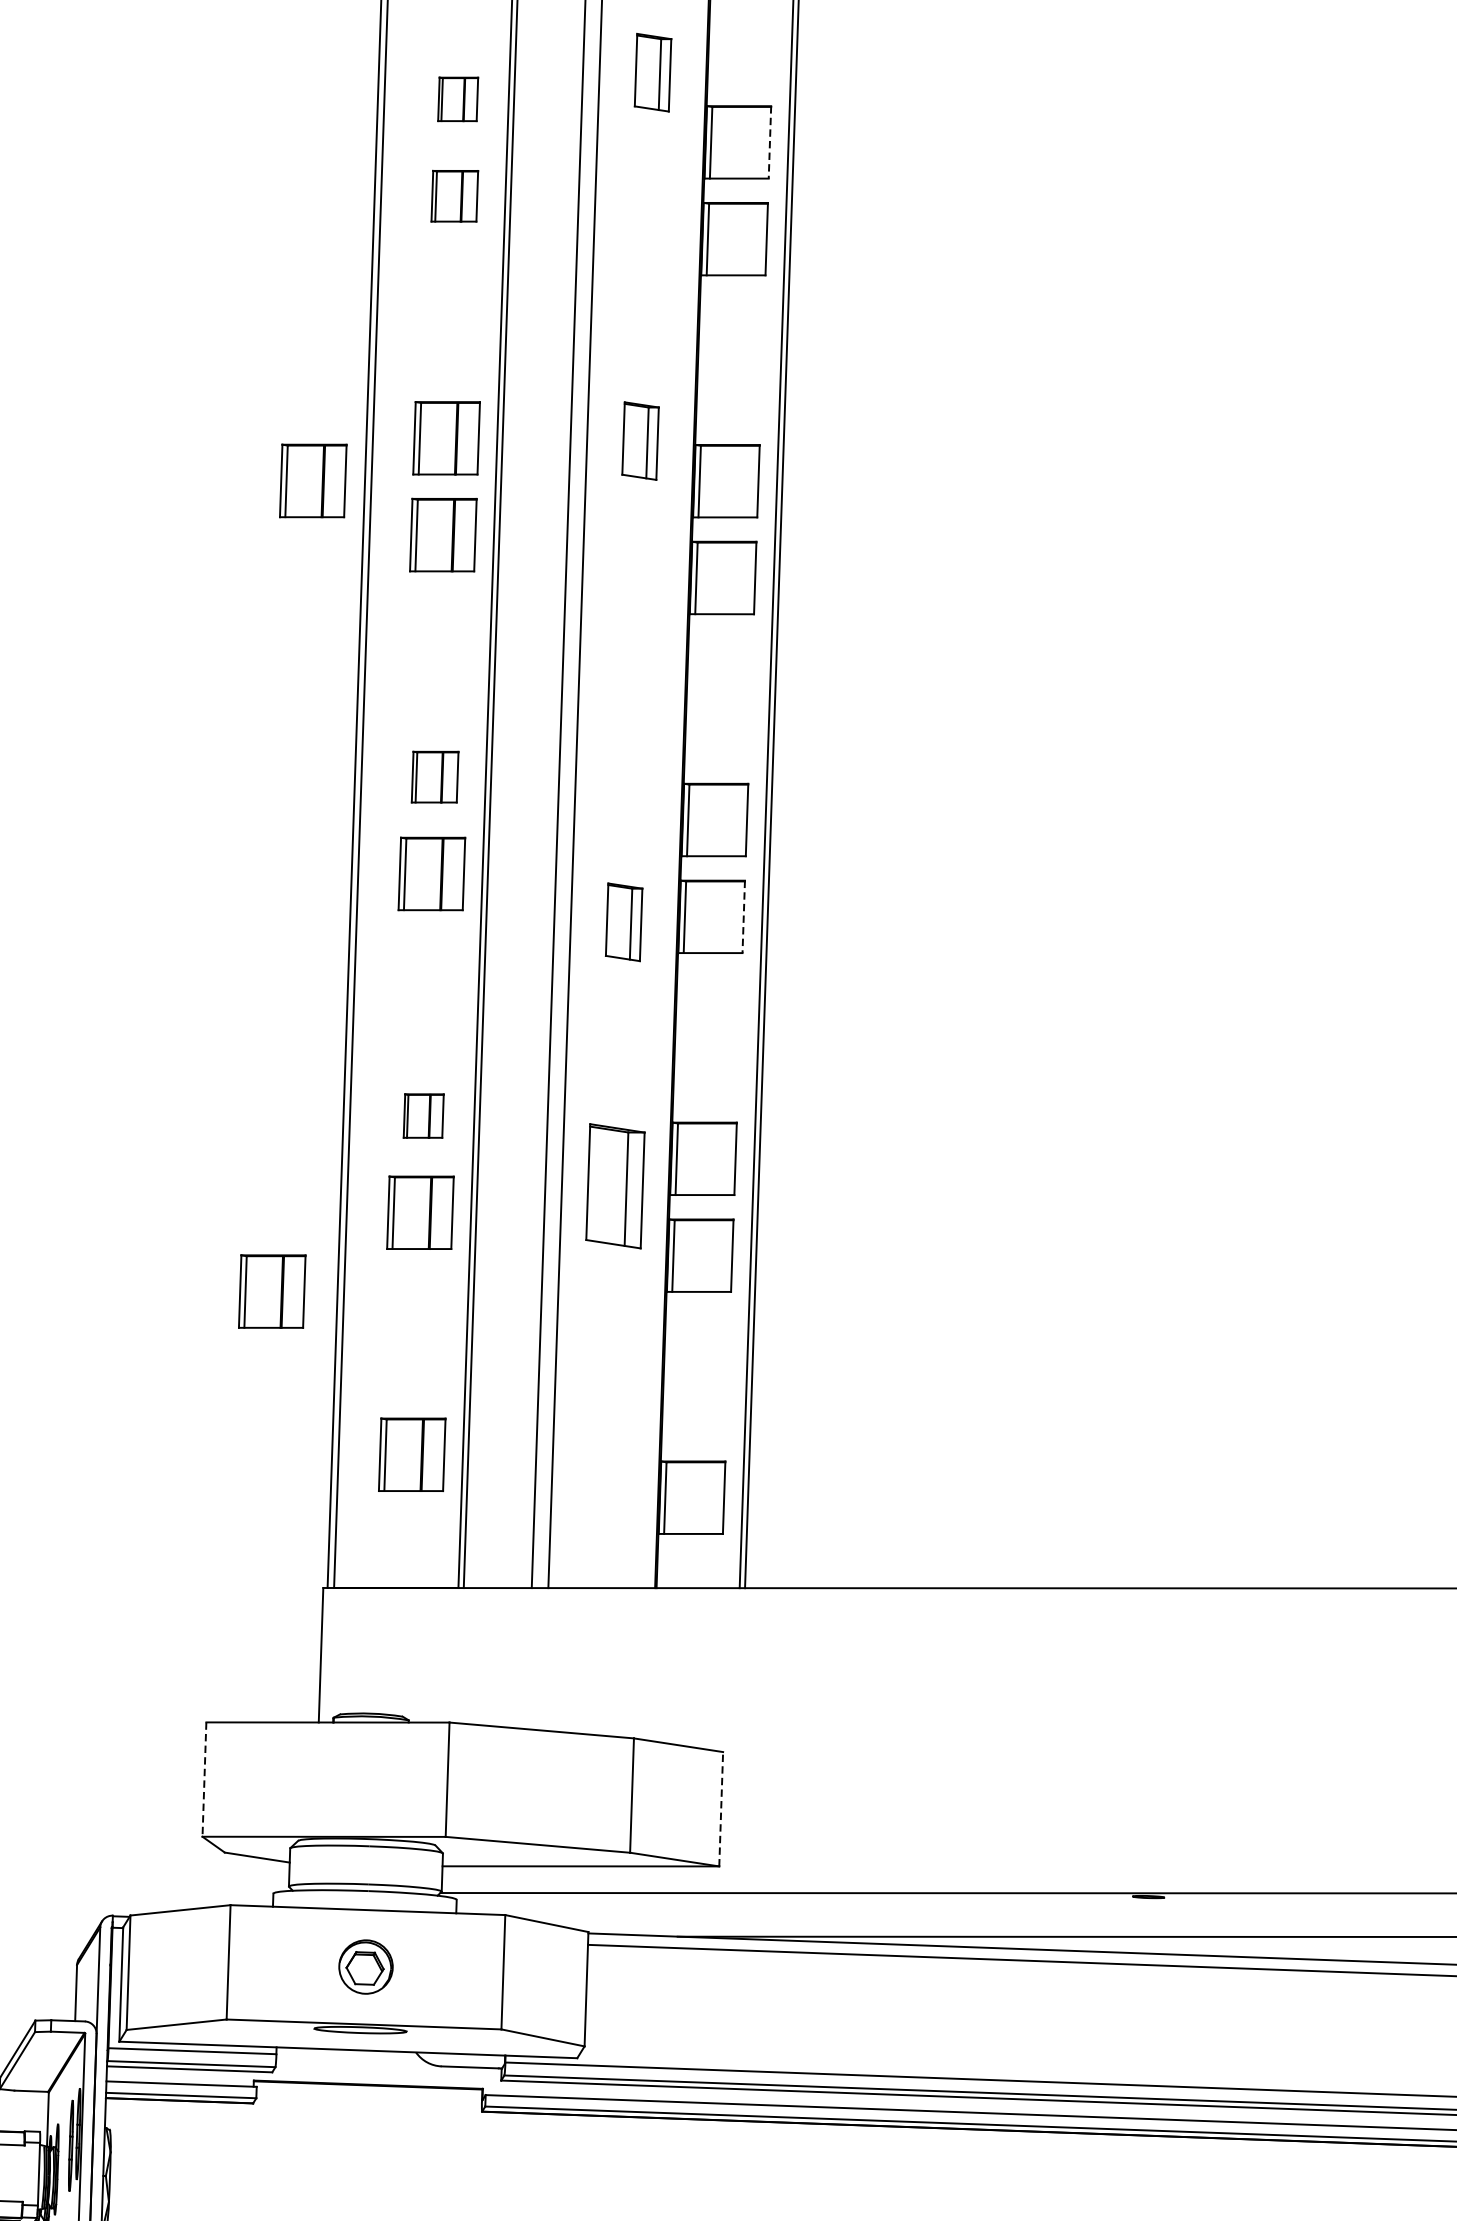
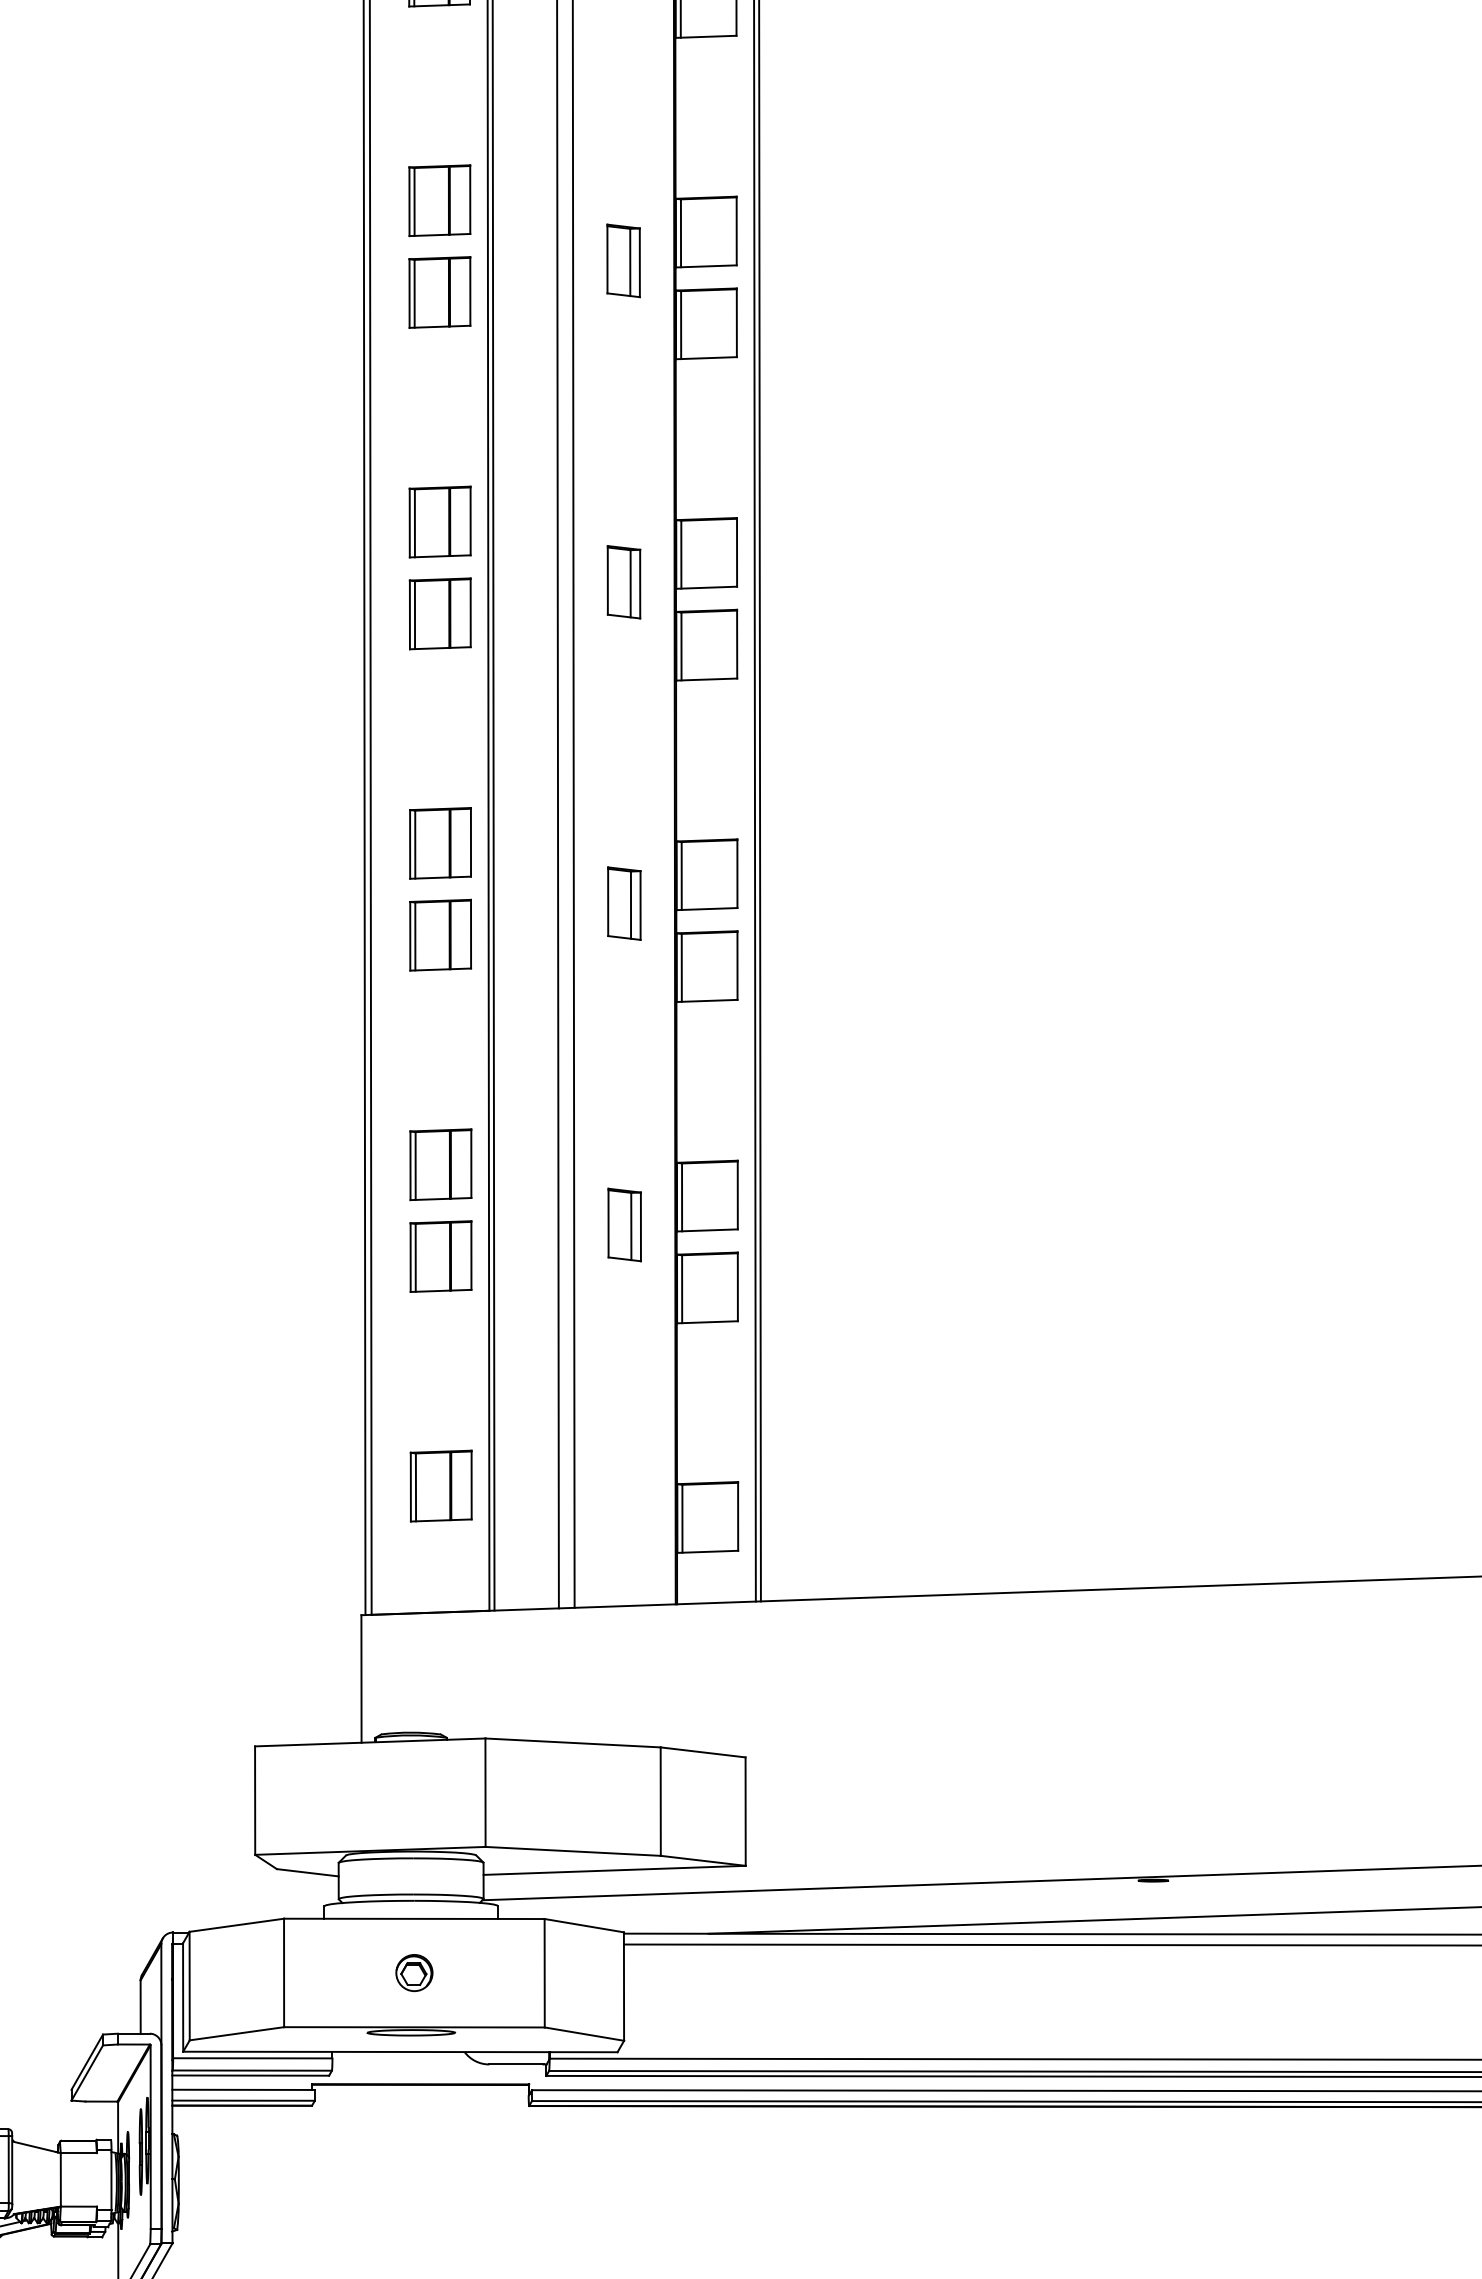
part: (652, 72) -> (623, 260), moved
part: (457, 99) -> (439, 200), size x1.67
line: (769, 142) -> (736, 231), dashed -> solid
part: (454, 196) -> (439, 292), size x1.43
part: (640, 441) -> (623, 582), moved
part: (312, 480) -> (314, 566), removed
part: (435, 777) -> (440, 843), size x1.43
line: (743, 917) -> (737, 966), dashed -> solid
part: (624, 922) -> (624, 903), moved
part: (423, 1115) -> (440, 1164), size x1.67
part: (615, 1185) -> (624, 1224), size x0.62
part: (271, 1290) -> (302, 1335), removed
line: (204, 1780) -> (255, 1801), dashed -> solid
line: (721, 1809) -> (745, 1811), dashed -> solid
part: (366, 1967) -> (414, 1973), size x0.71

